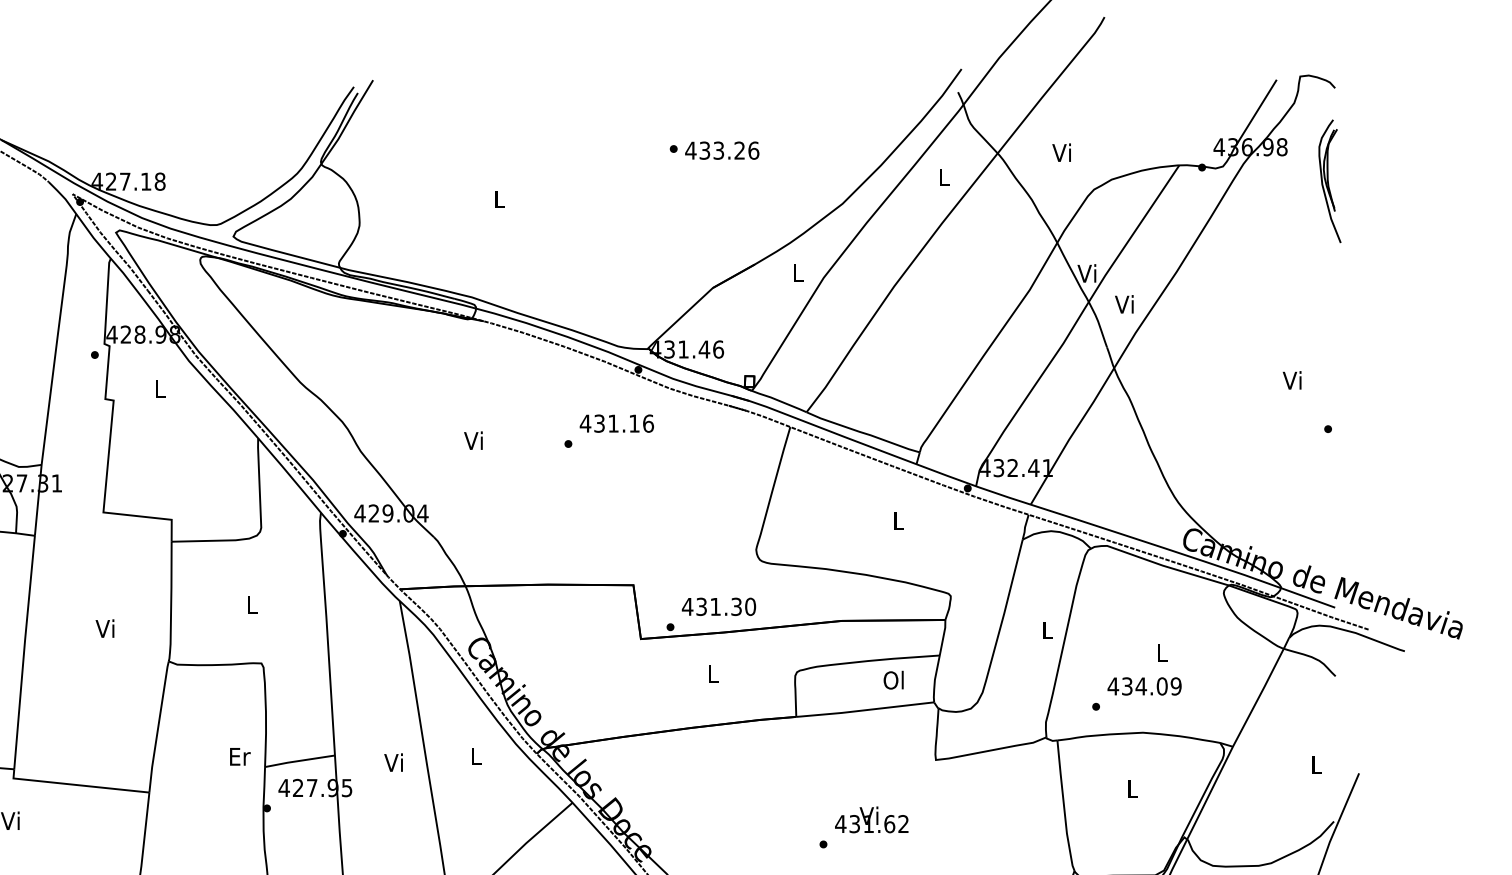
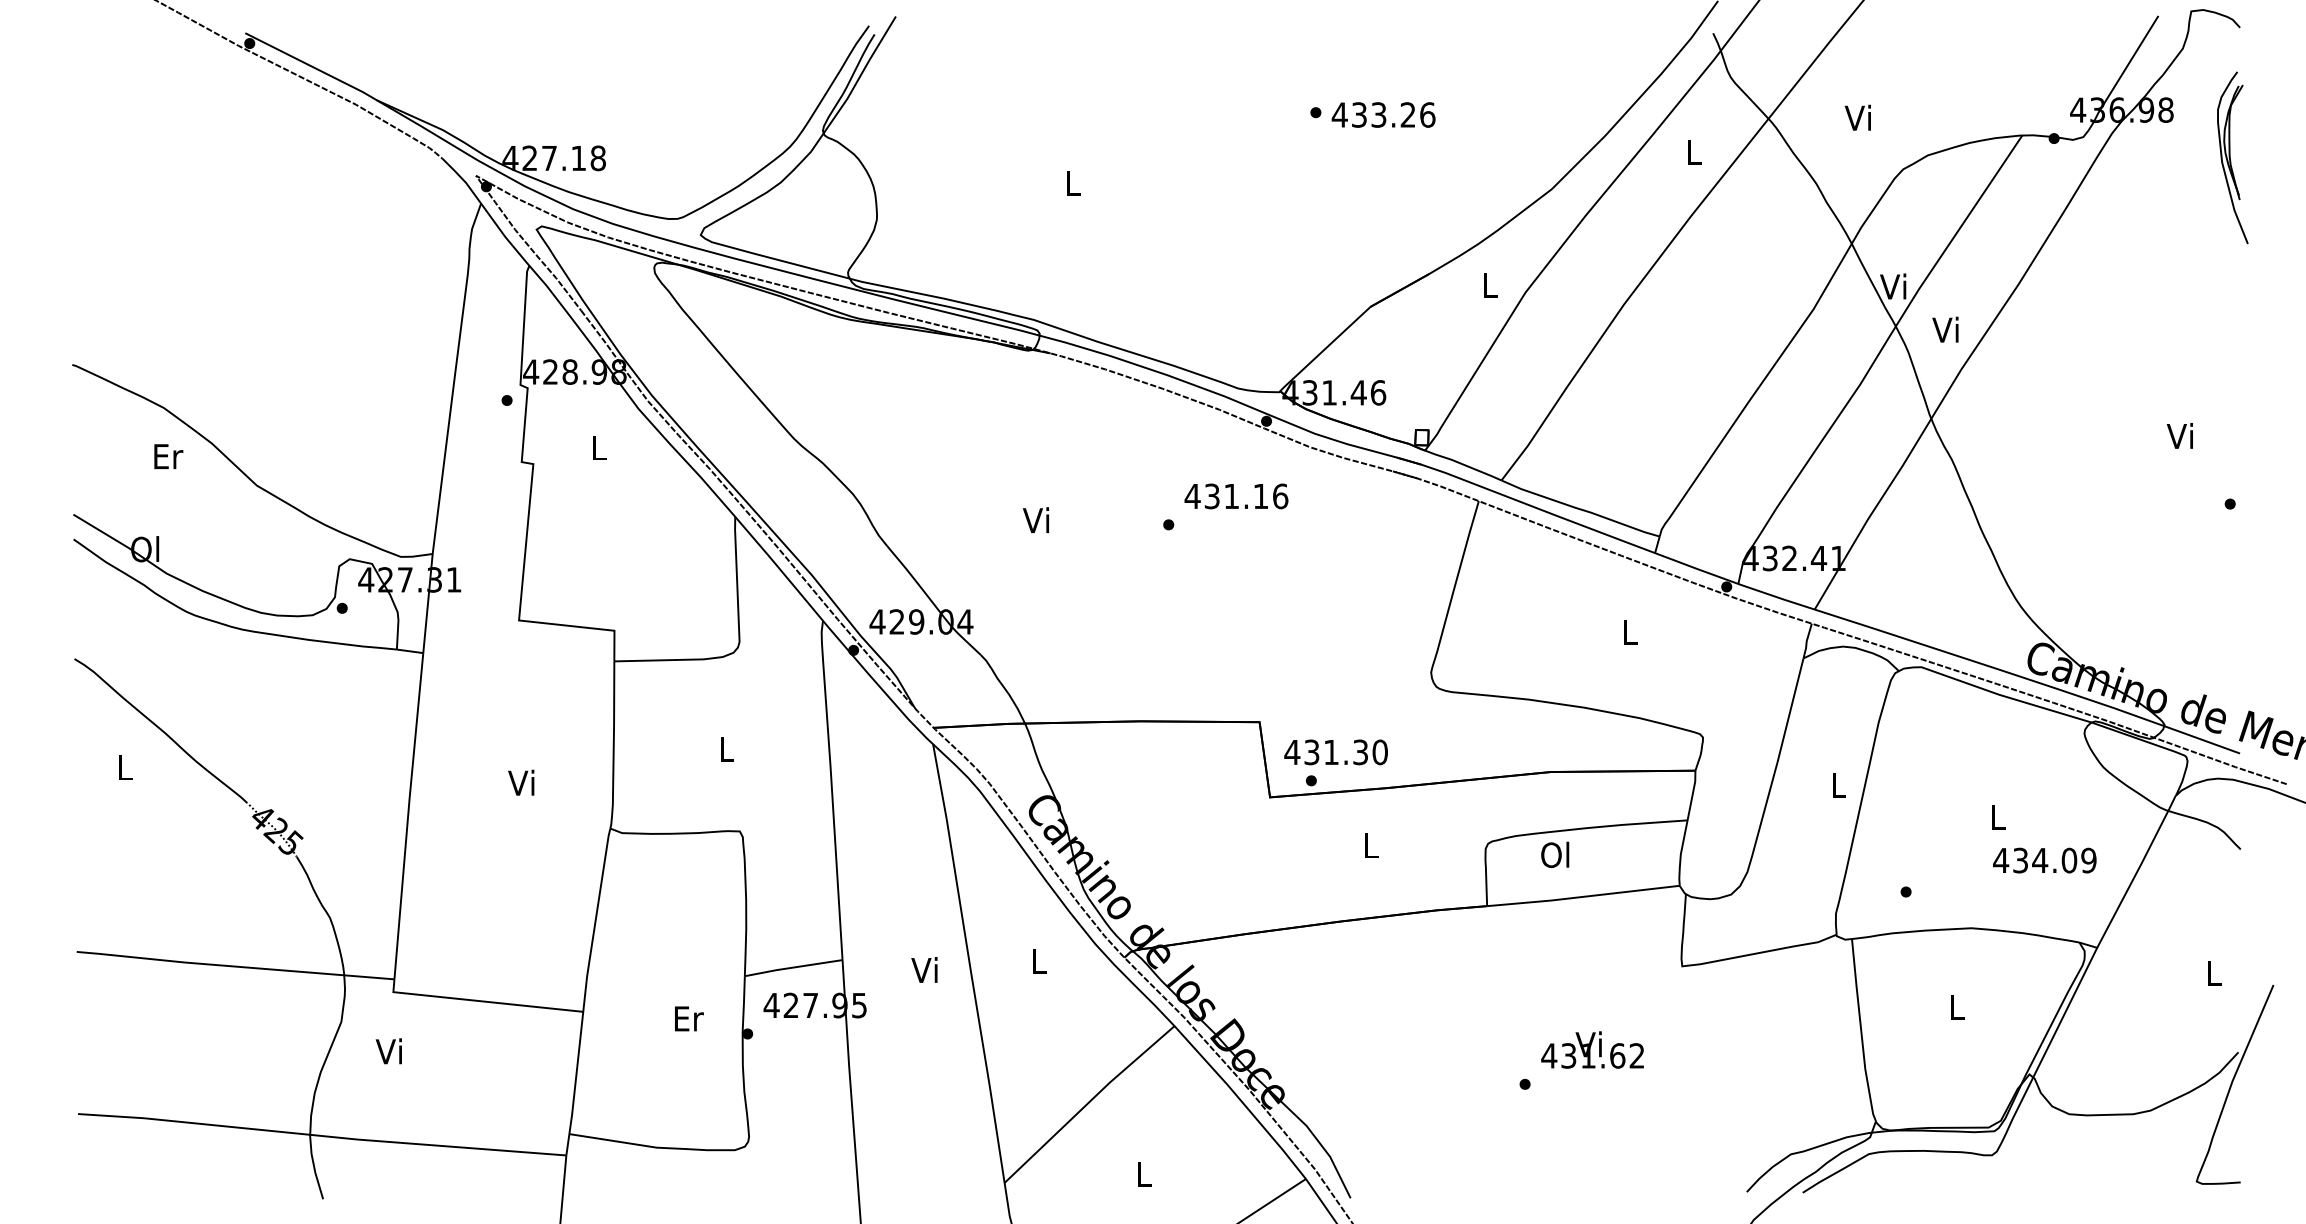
text: (718, 606) -> (1335, 752), moved
text: (893, 679) -> (1555, 854), moved
text: (1144, 686) -> (2044, 860), moved
text: (240, 756) -> (689, 1018), moved

